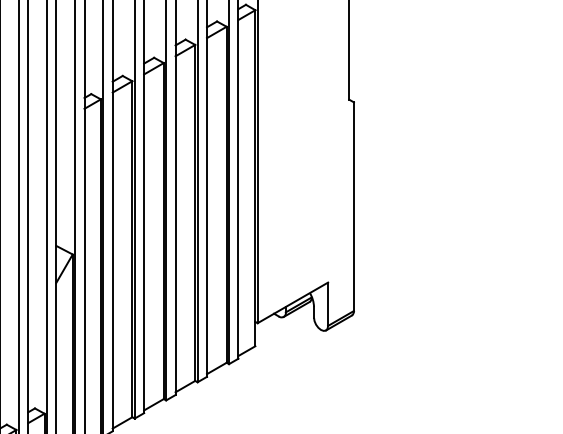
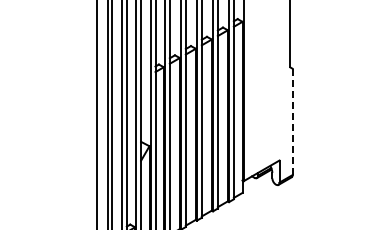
line: (353, 207) -> (292, 122), solid -> dashed

